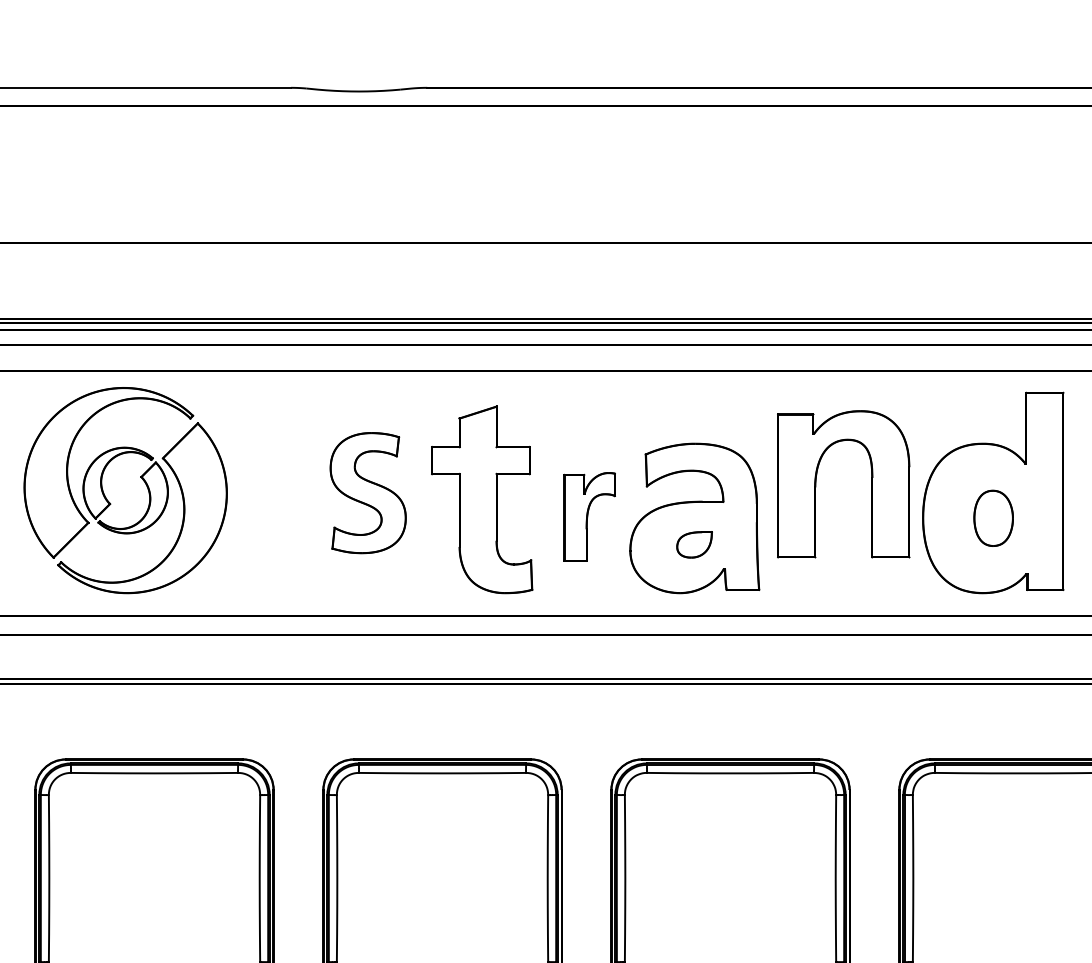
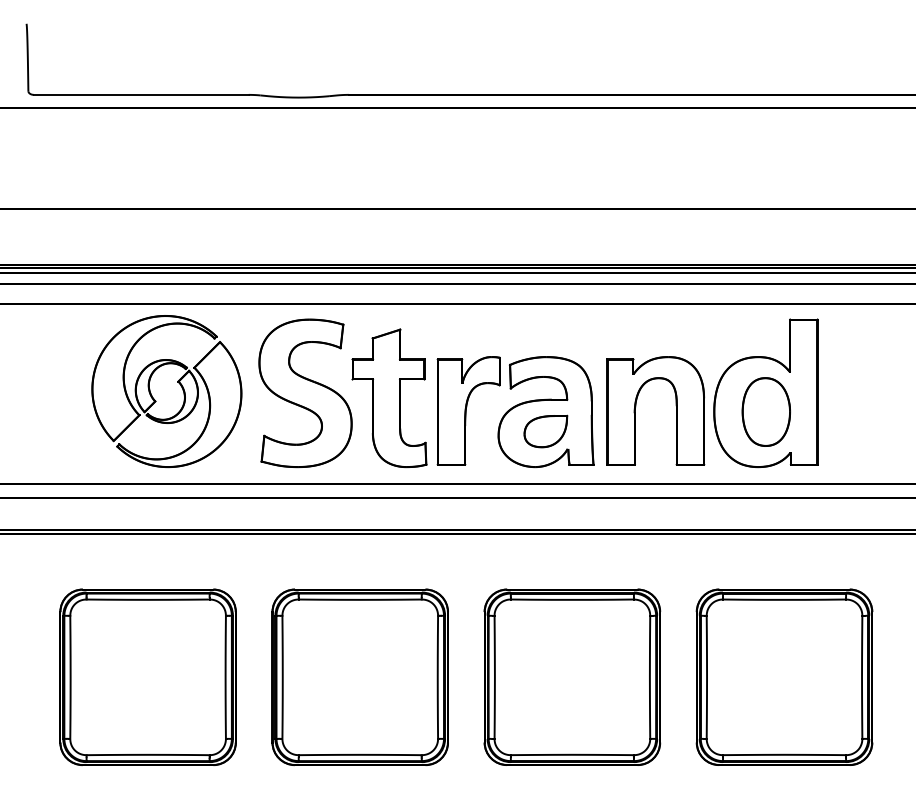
part: (817, 478) -> (636, 406), moved
part: (125, 490) -> (166, 391), moved
part: (368, 493) -> (305, 393), size x1.67
part: (589, 516) -> (468, 410), size x1.67
part: (992, 517) -> (765, 411), size x1.67
part: (694, 544) -> (545, 431), size x1.67

